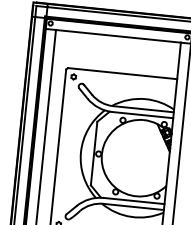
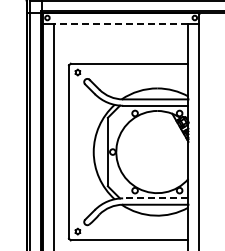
line: (117, 36) -> (120, 24), solid -> dashed
line: (133, 201) -> (155, 198), solid -> dashed

